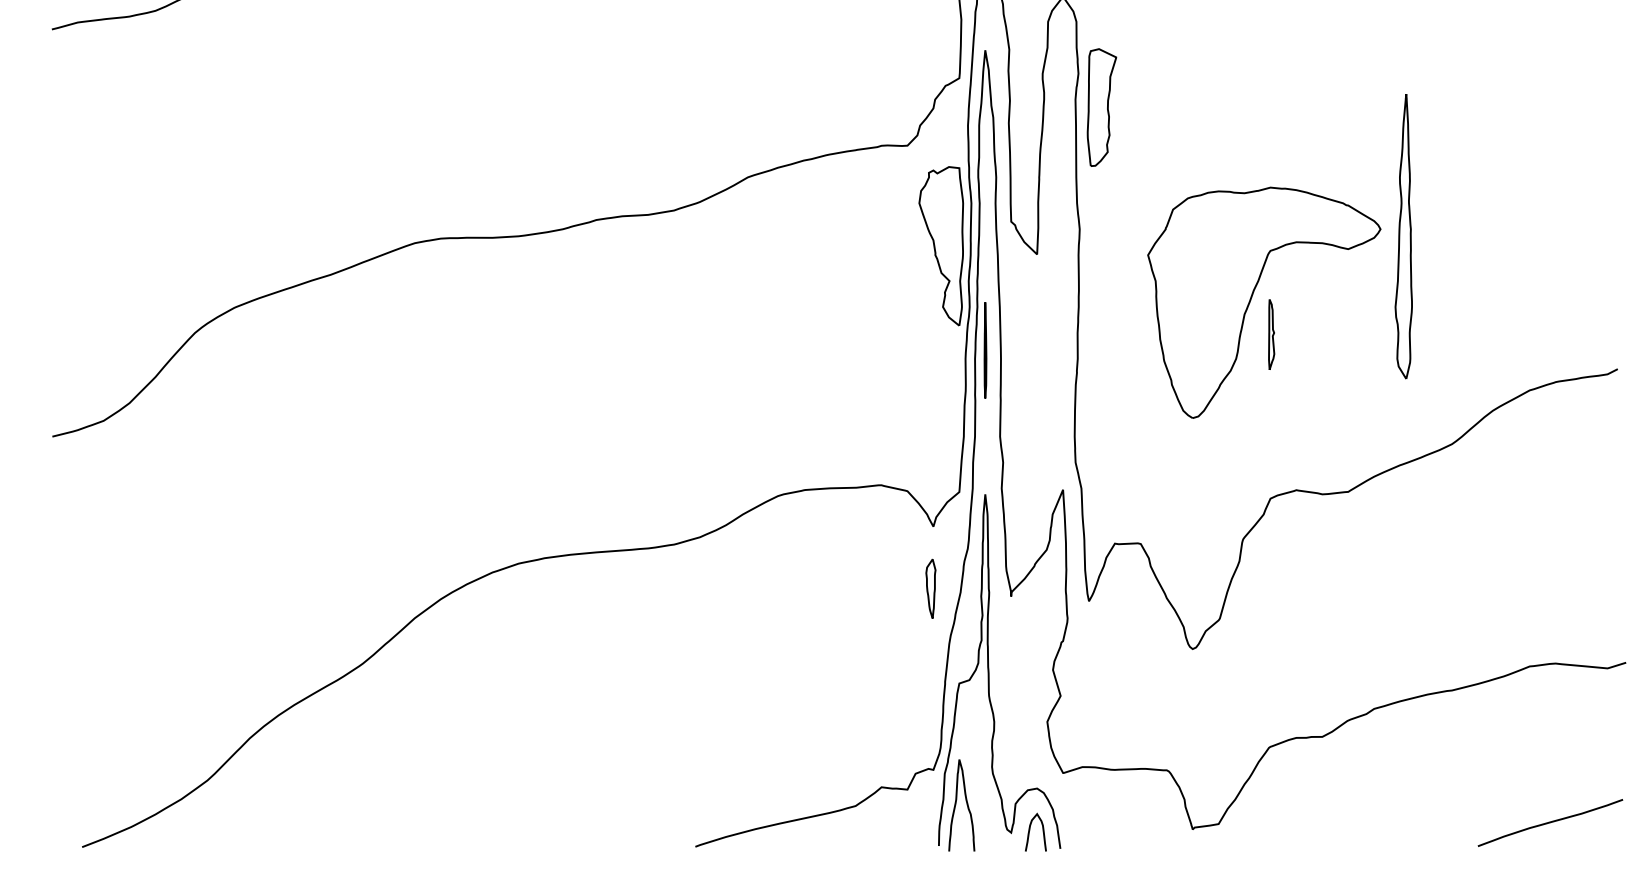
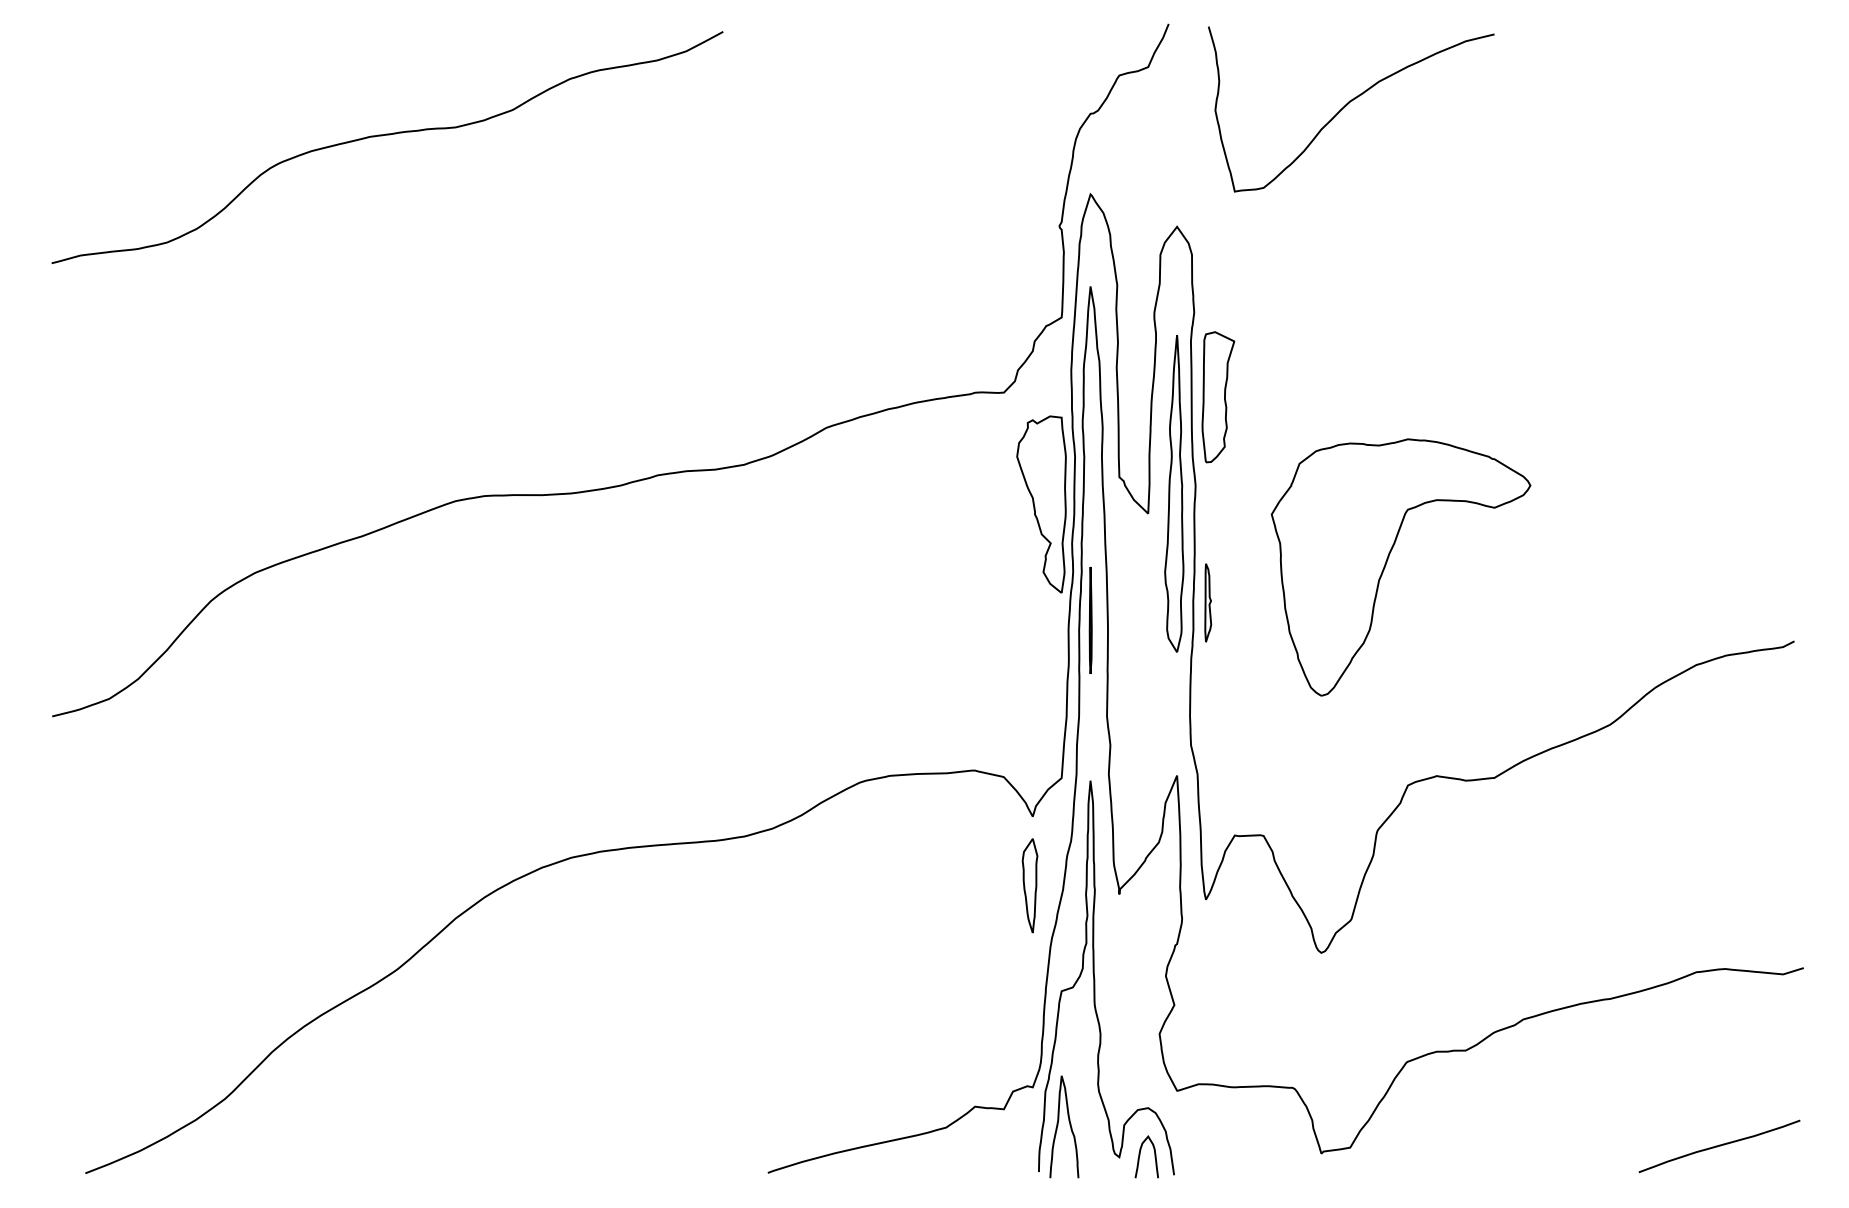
part: (1102, 107) -> (1218, 397), moved
part: (1403, 236) -> (1174, 493), moved
part: (1271, 334) -> (1208, 602), moved
part: (930, 588) -> (1029, 885), size x1.43

